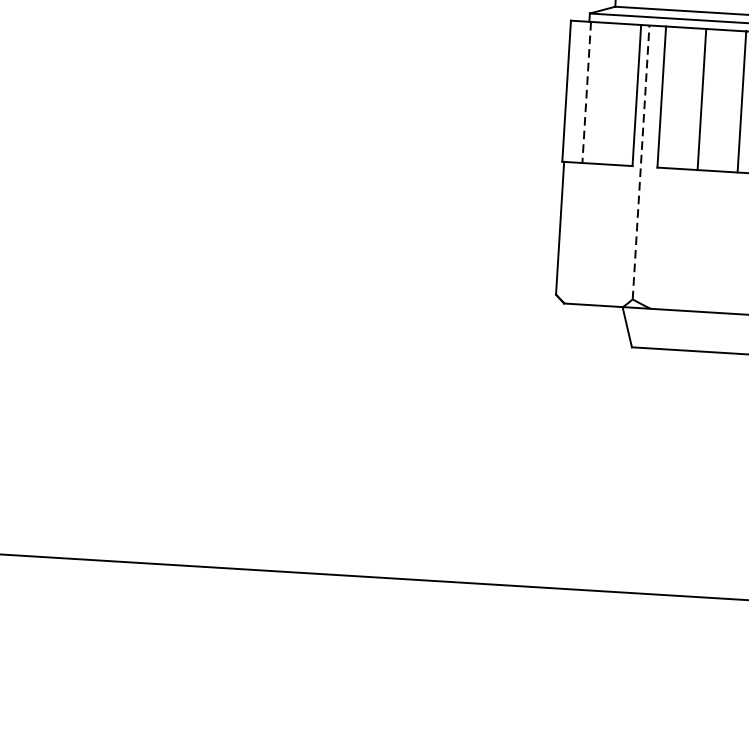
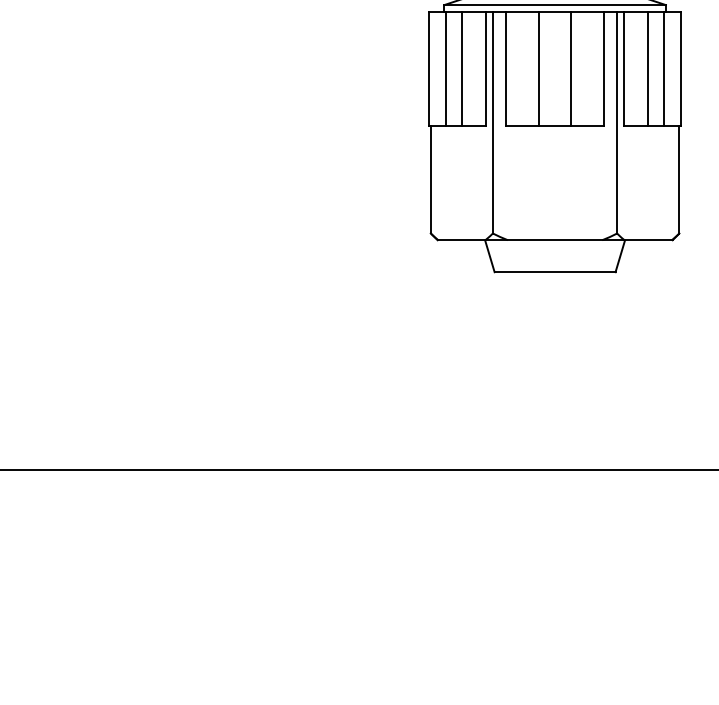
line: (586, 93) -> (445, 69), dashed -> solid
line: (606, 93) -> (461, 68), added
line: (640, 162) -> (492, 122), dashed -> solid

